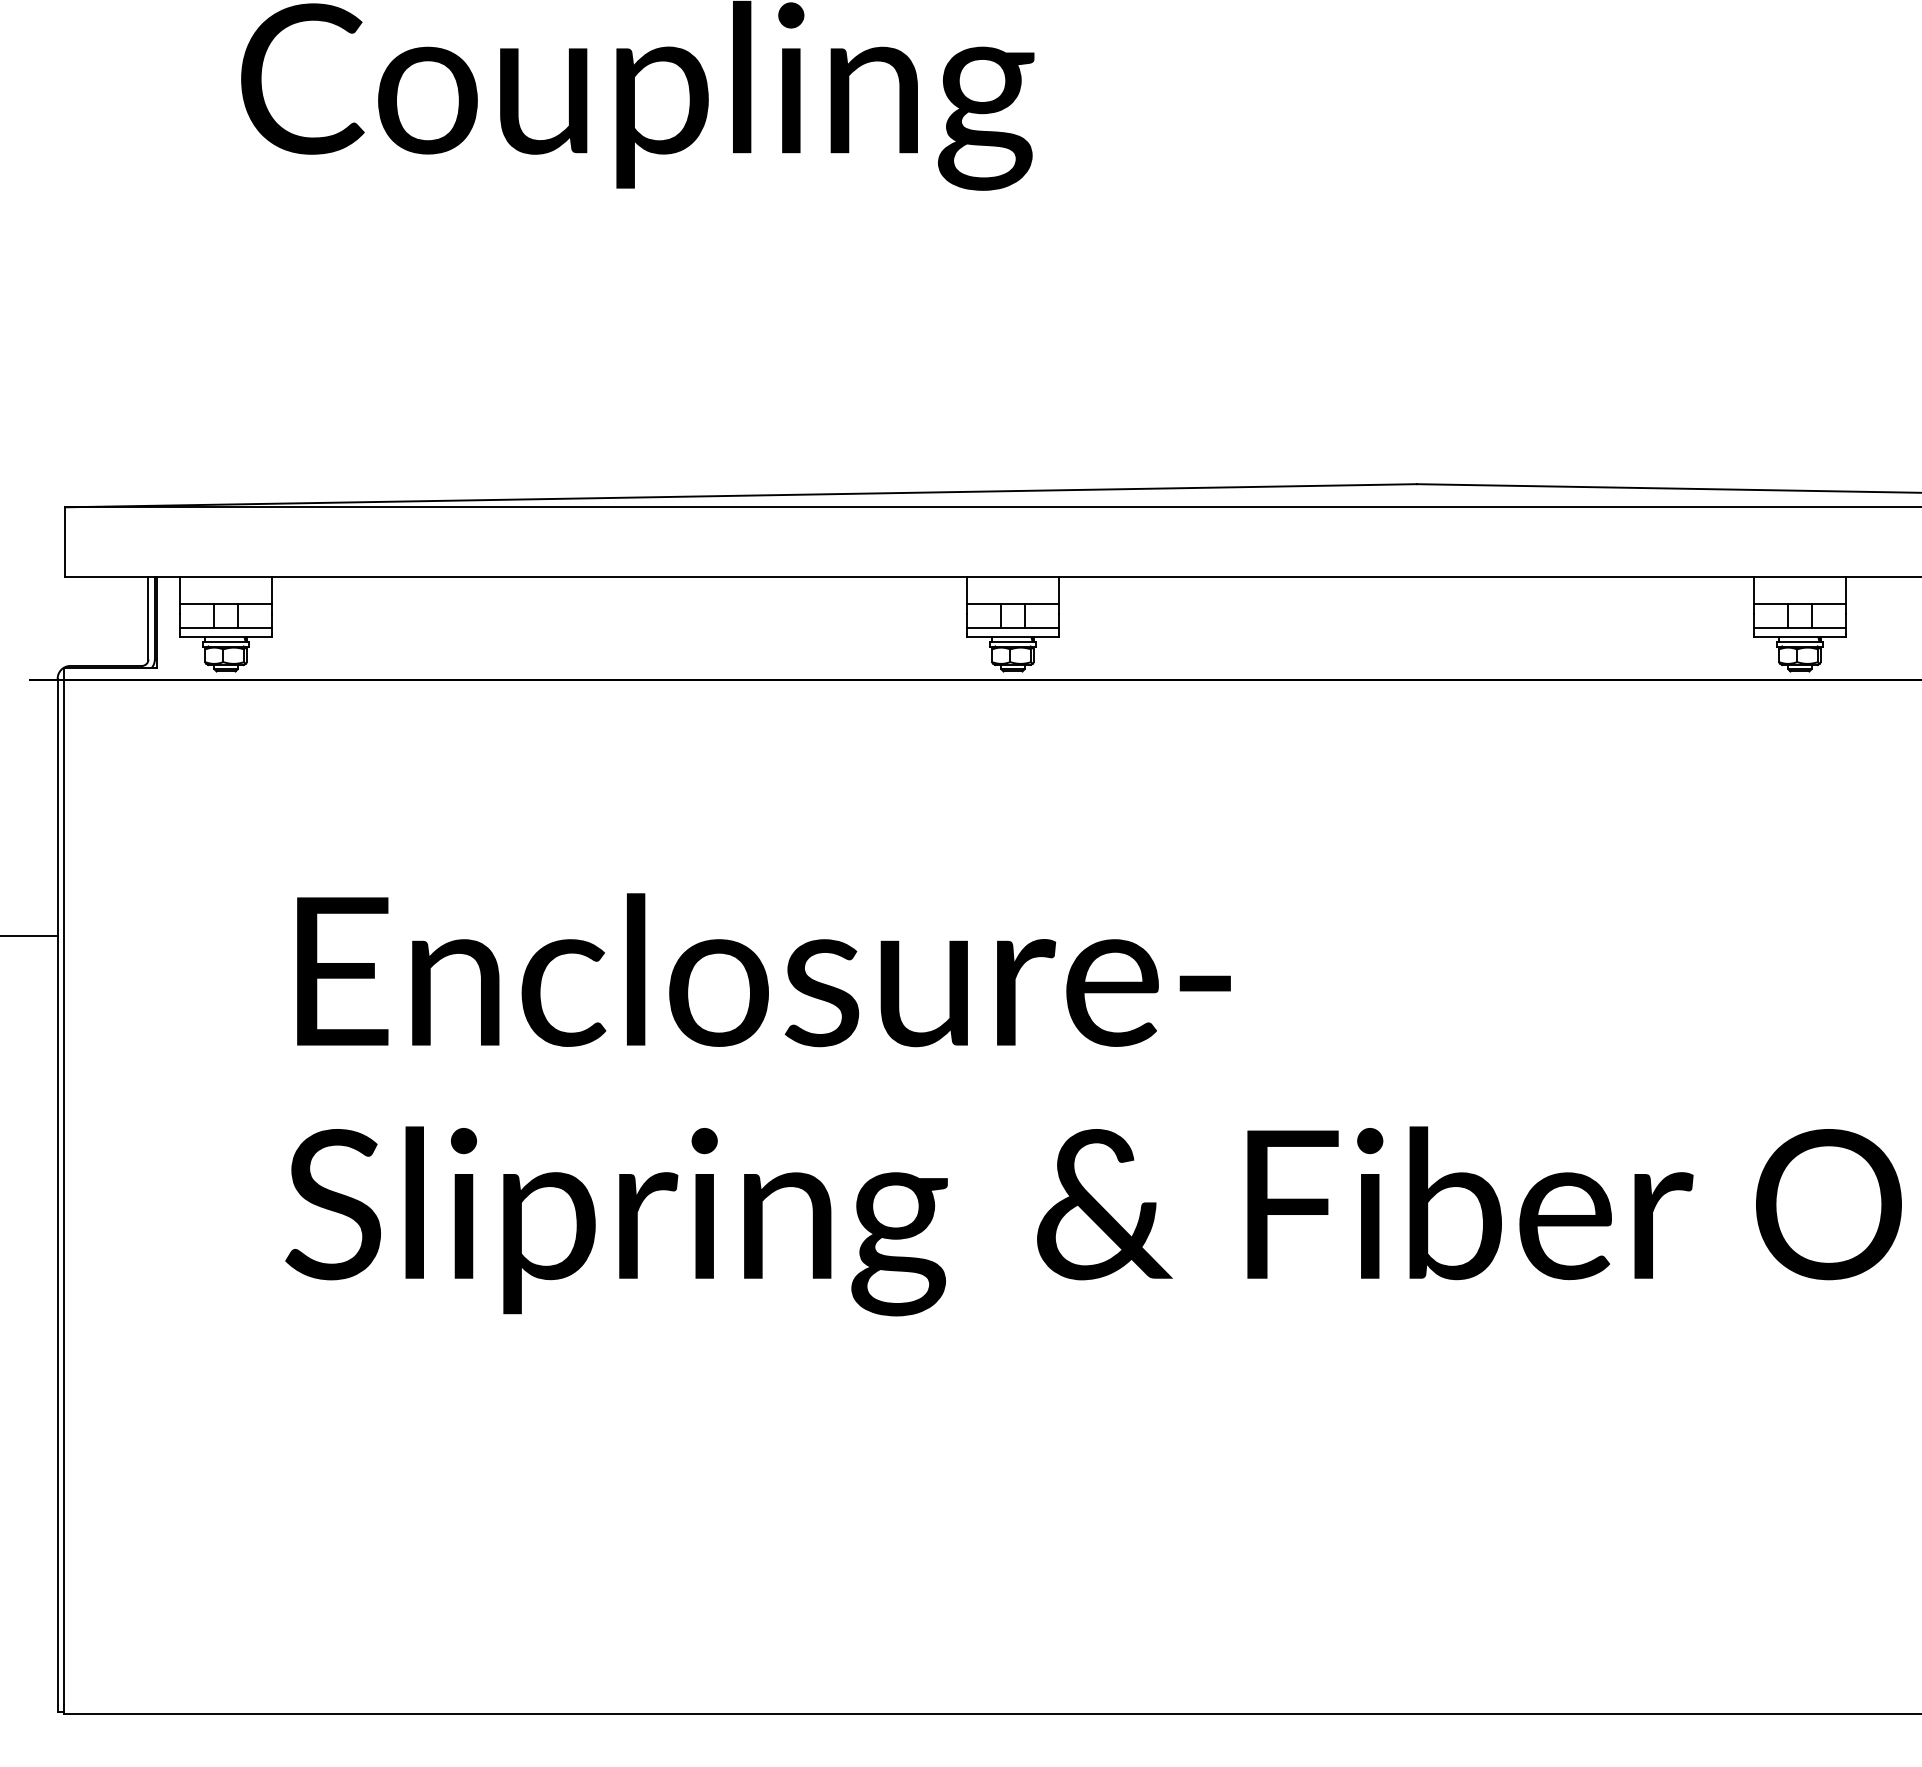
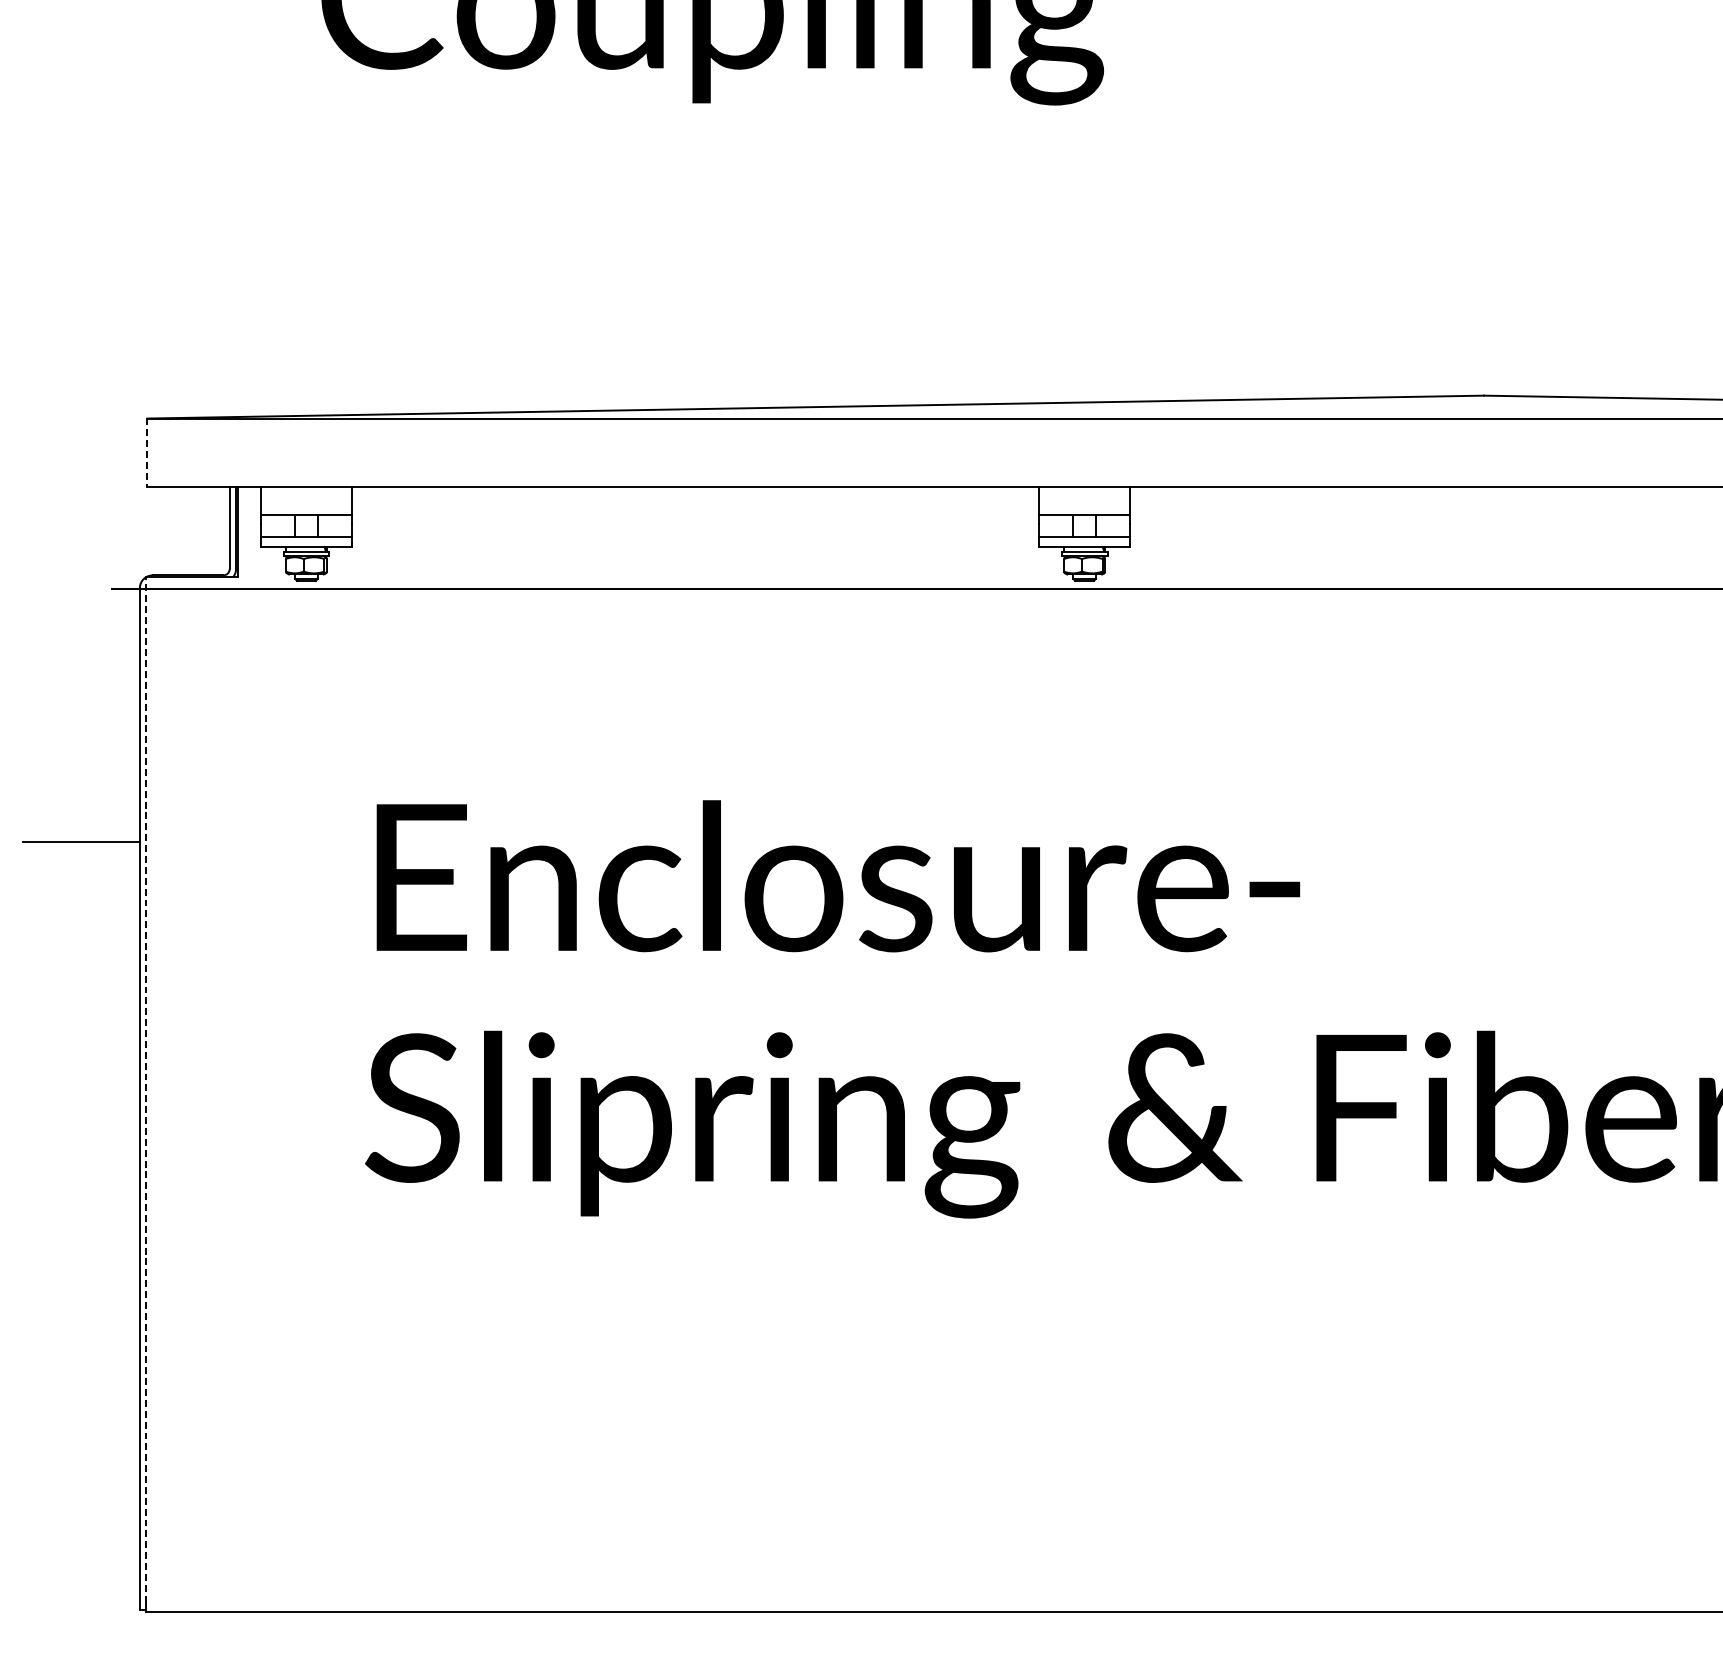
line: (65, 542) -> (147, 453), solid -> dashed
line: (64, 1185) -> (146, 1089), solid -> dashed

